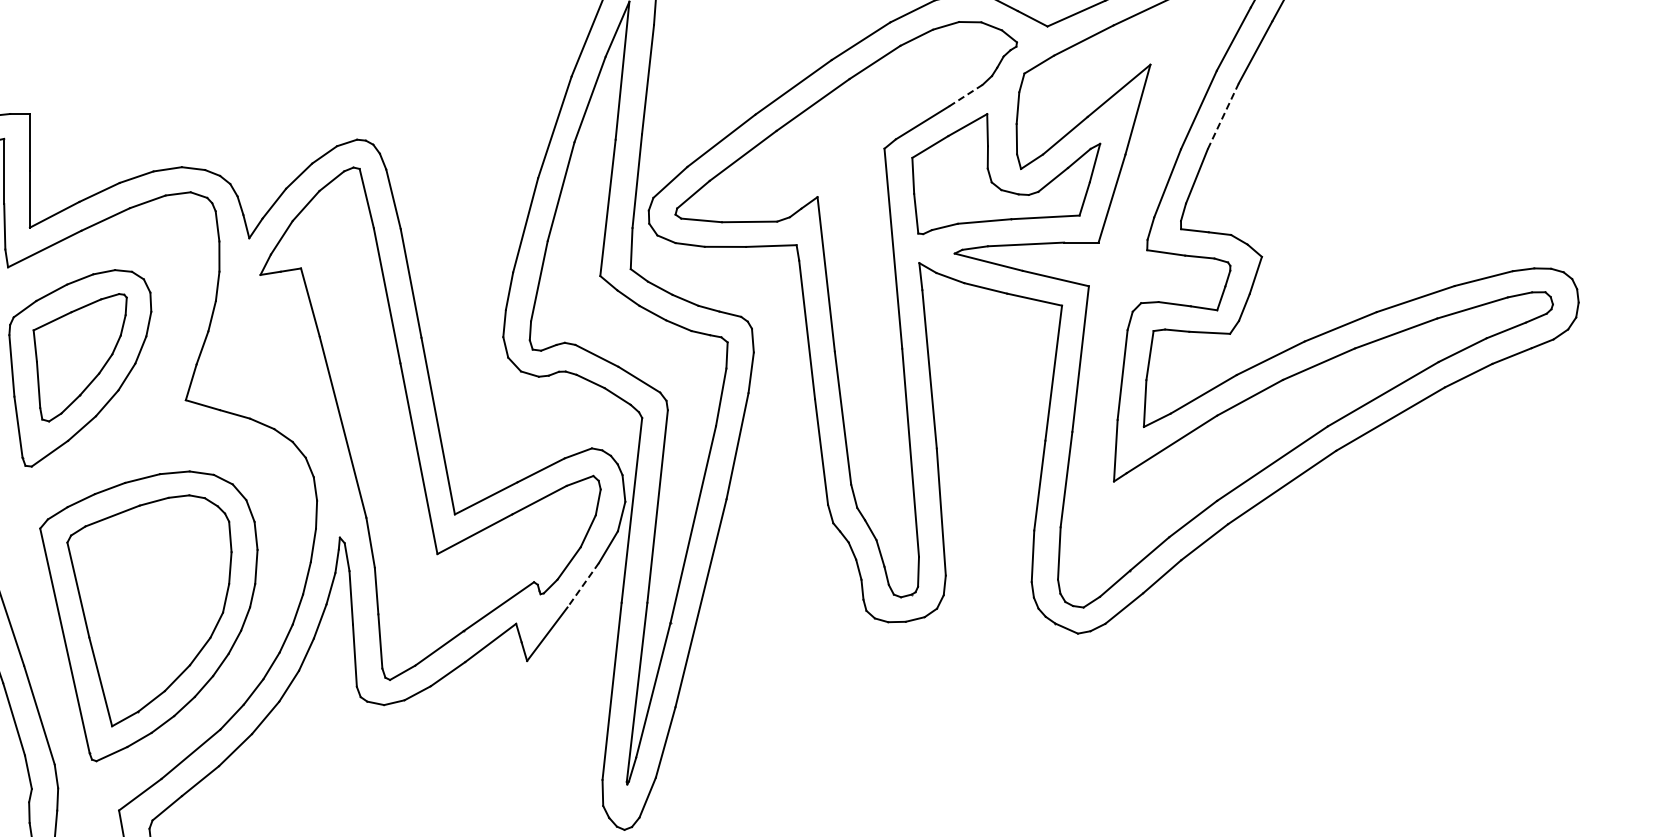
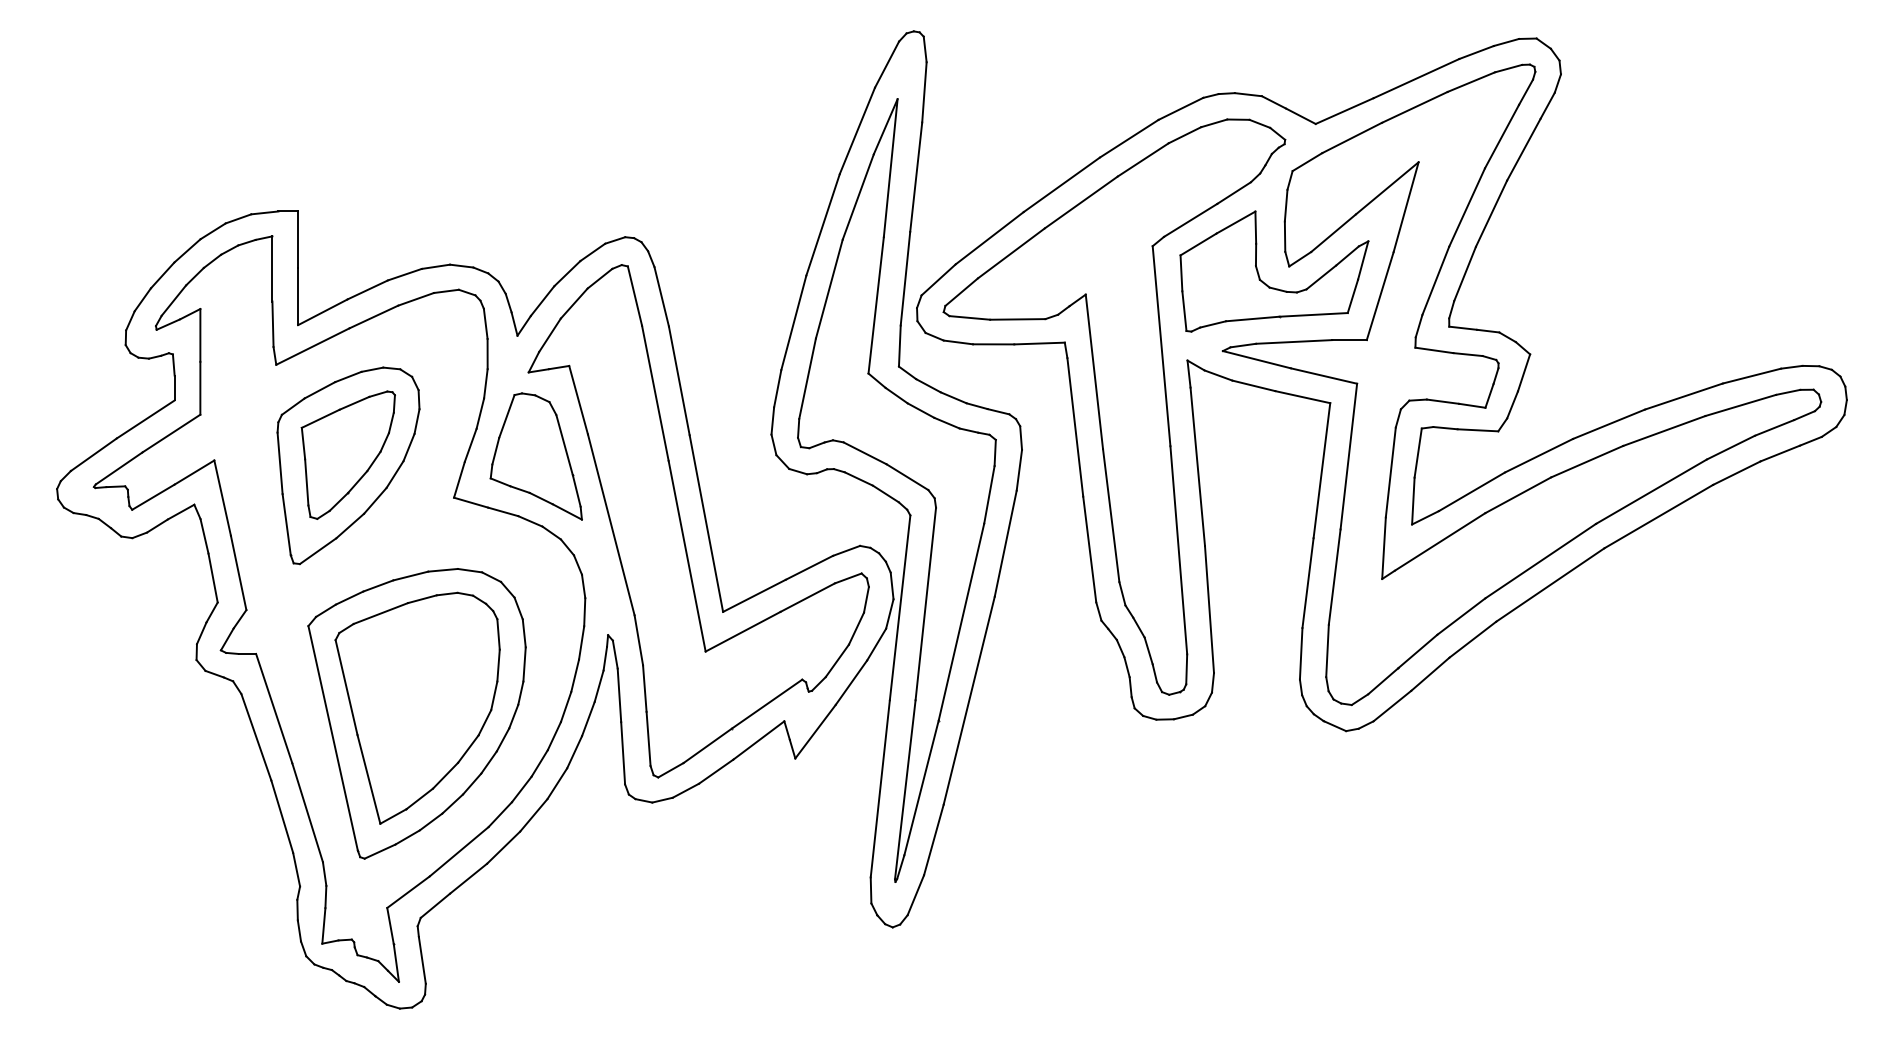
line: (966, 96) -> (1234, 193), dashed -> solid
line: (1223, 116) -> (1491, 213), dashed -> solid
part: (267, 359) -> (535, 456), added
line: (583, 586) -> (851, 683), dashed -> solid

